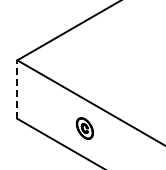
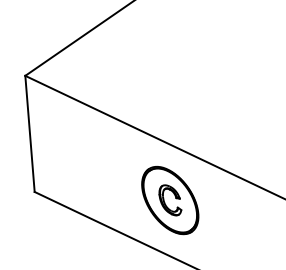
line: (17, 89) -> (30, 133), dashed -> solid
part: (84, 128) -> (169, 200), size x1.67

